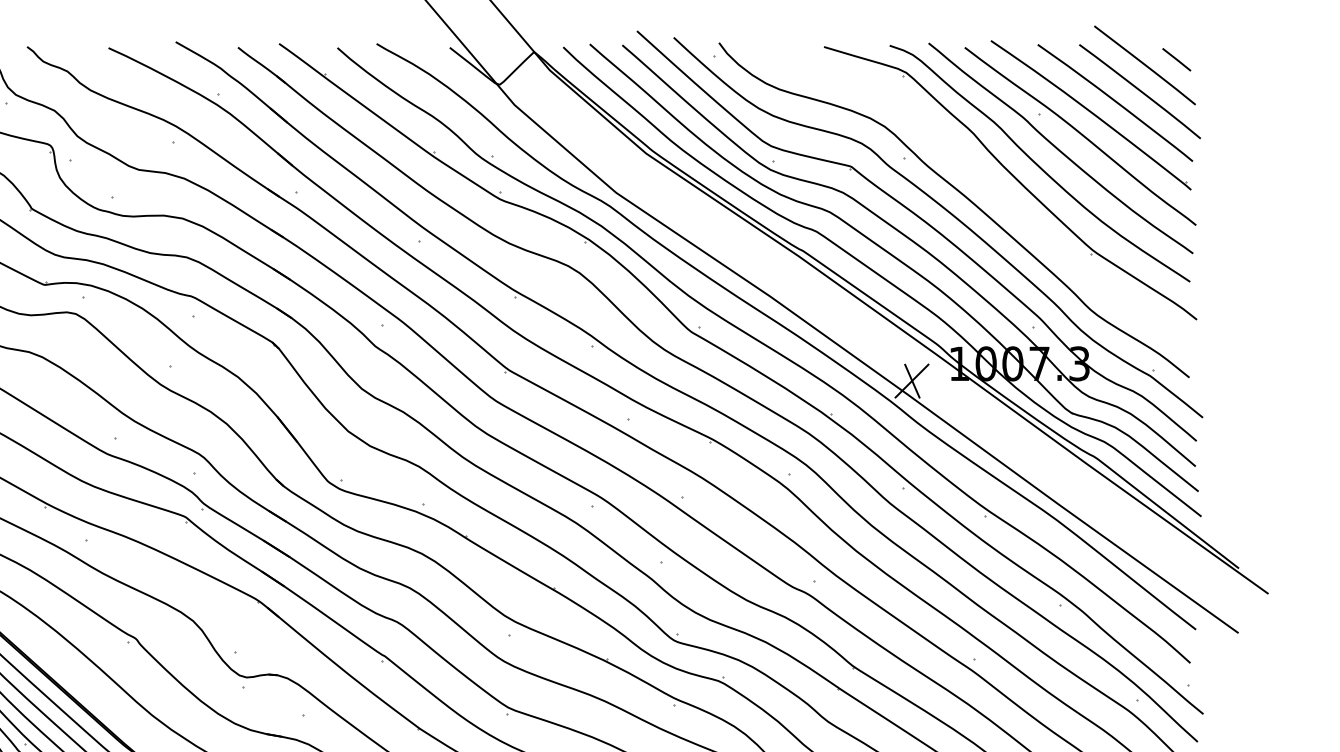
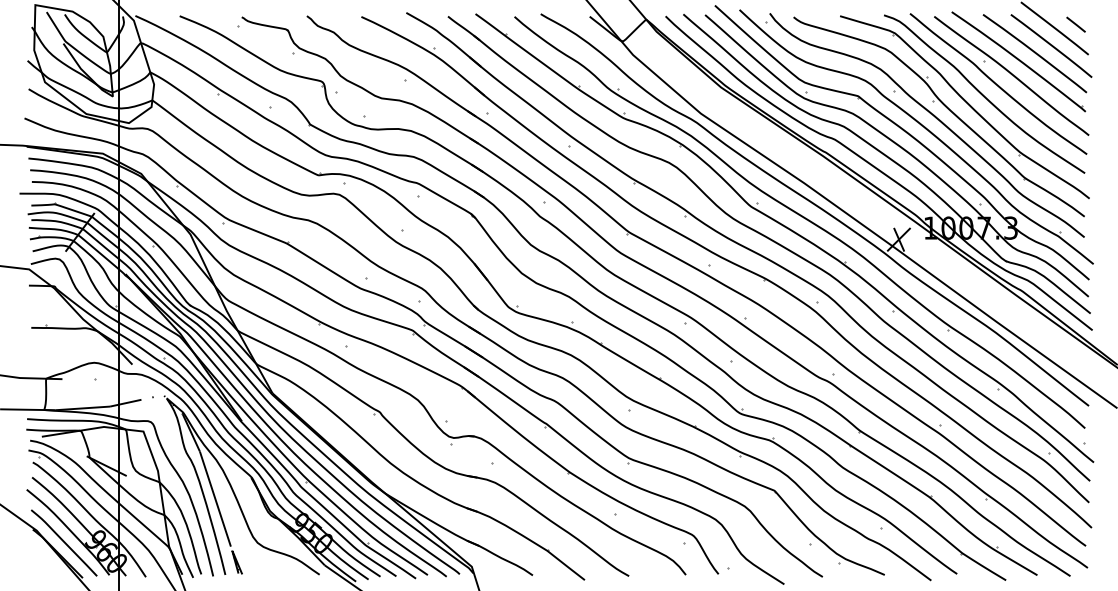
part: (983, 184) -> (946, 108), added

